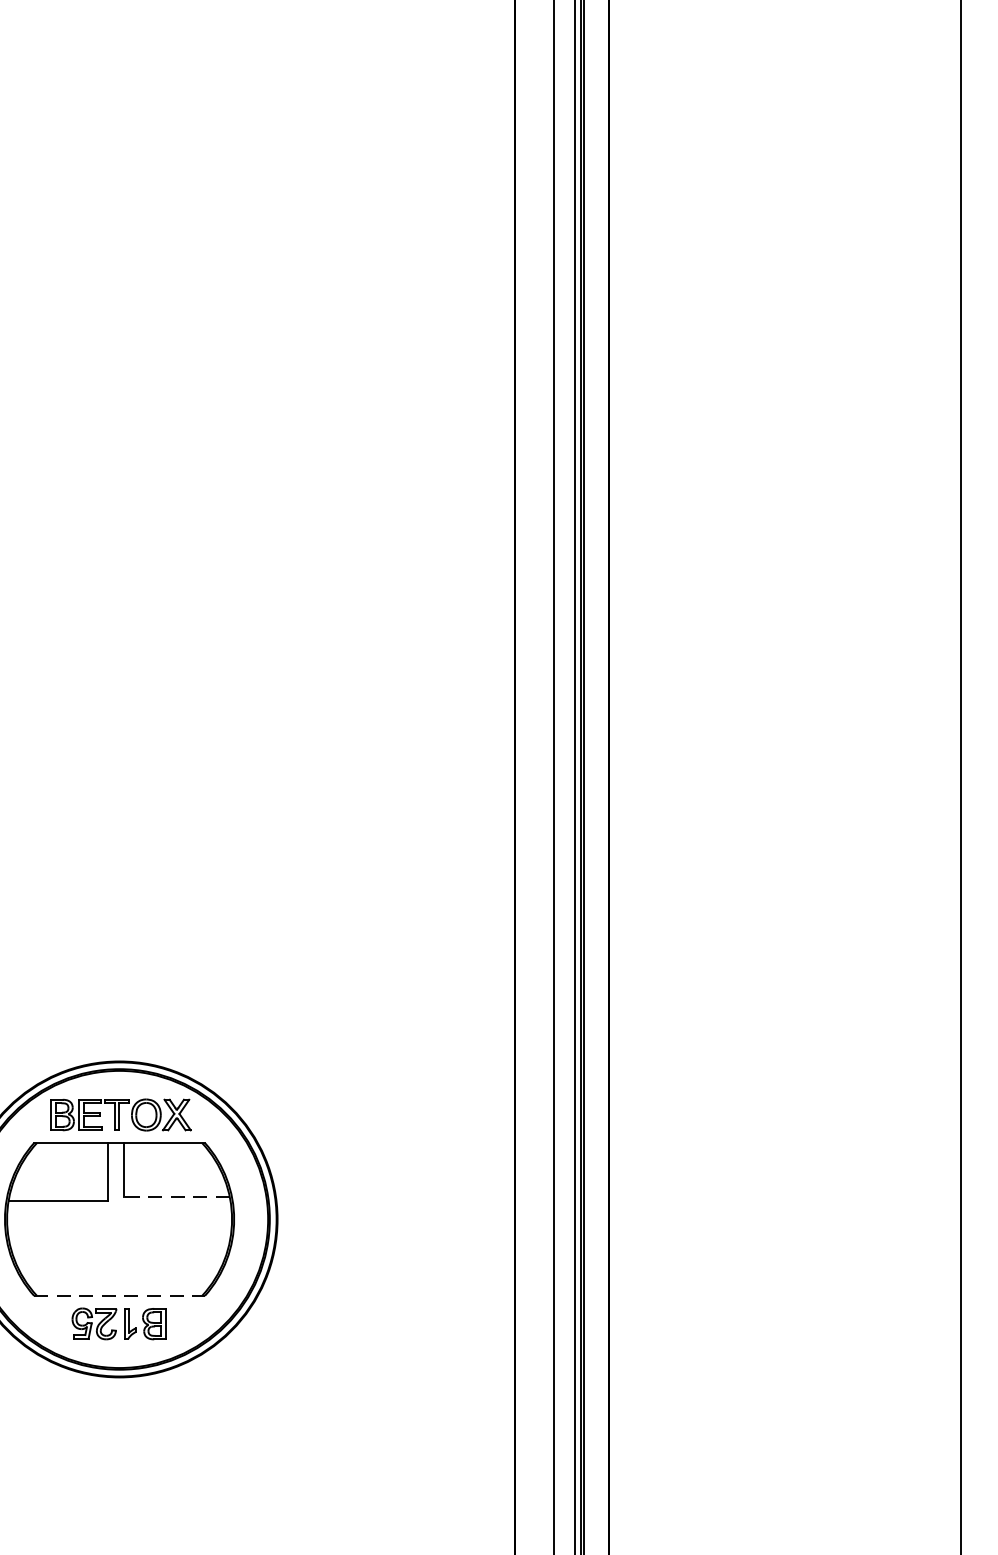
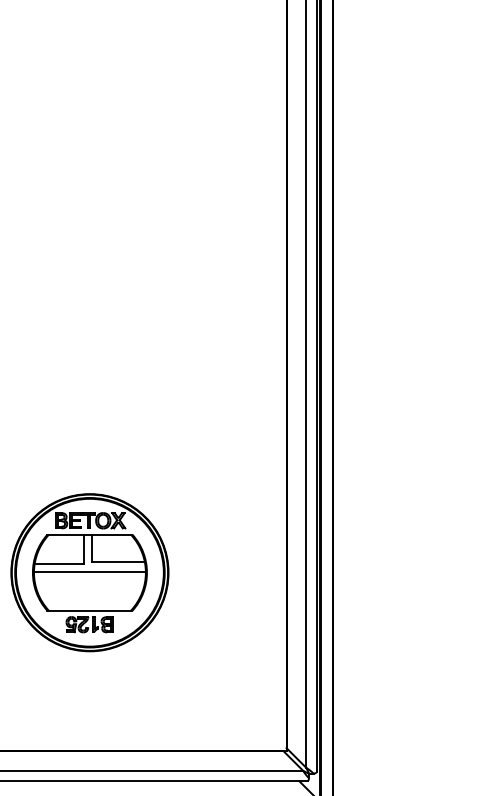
line: (174, 1196) -> (117, 561), dashed -> solid
line: (118, 1216) -> (89, 571), added
line: (118, 1295) -> (89, 610), dashed -> solid

